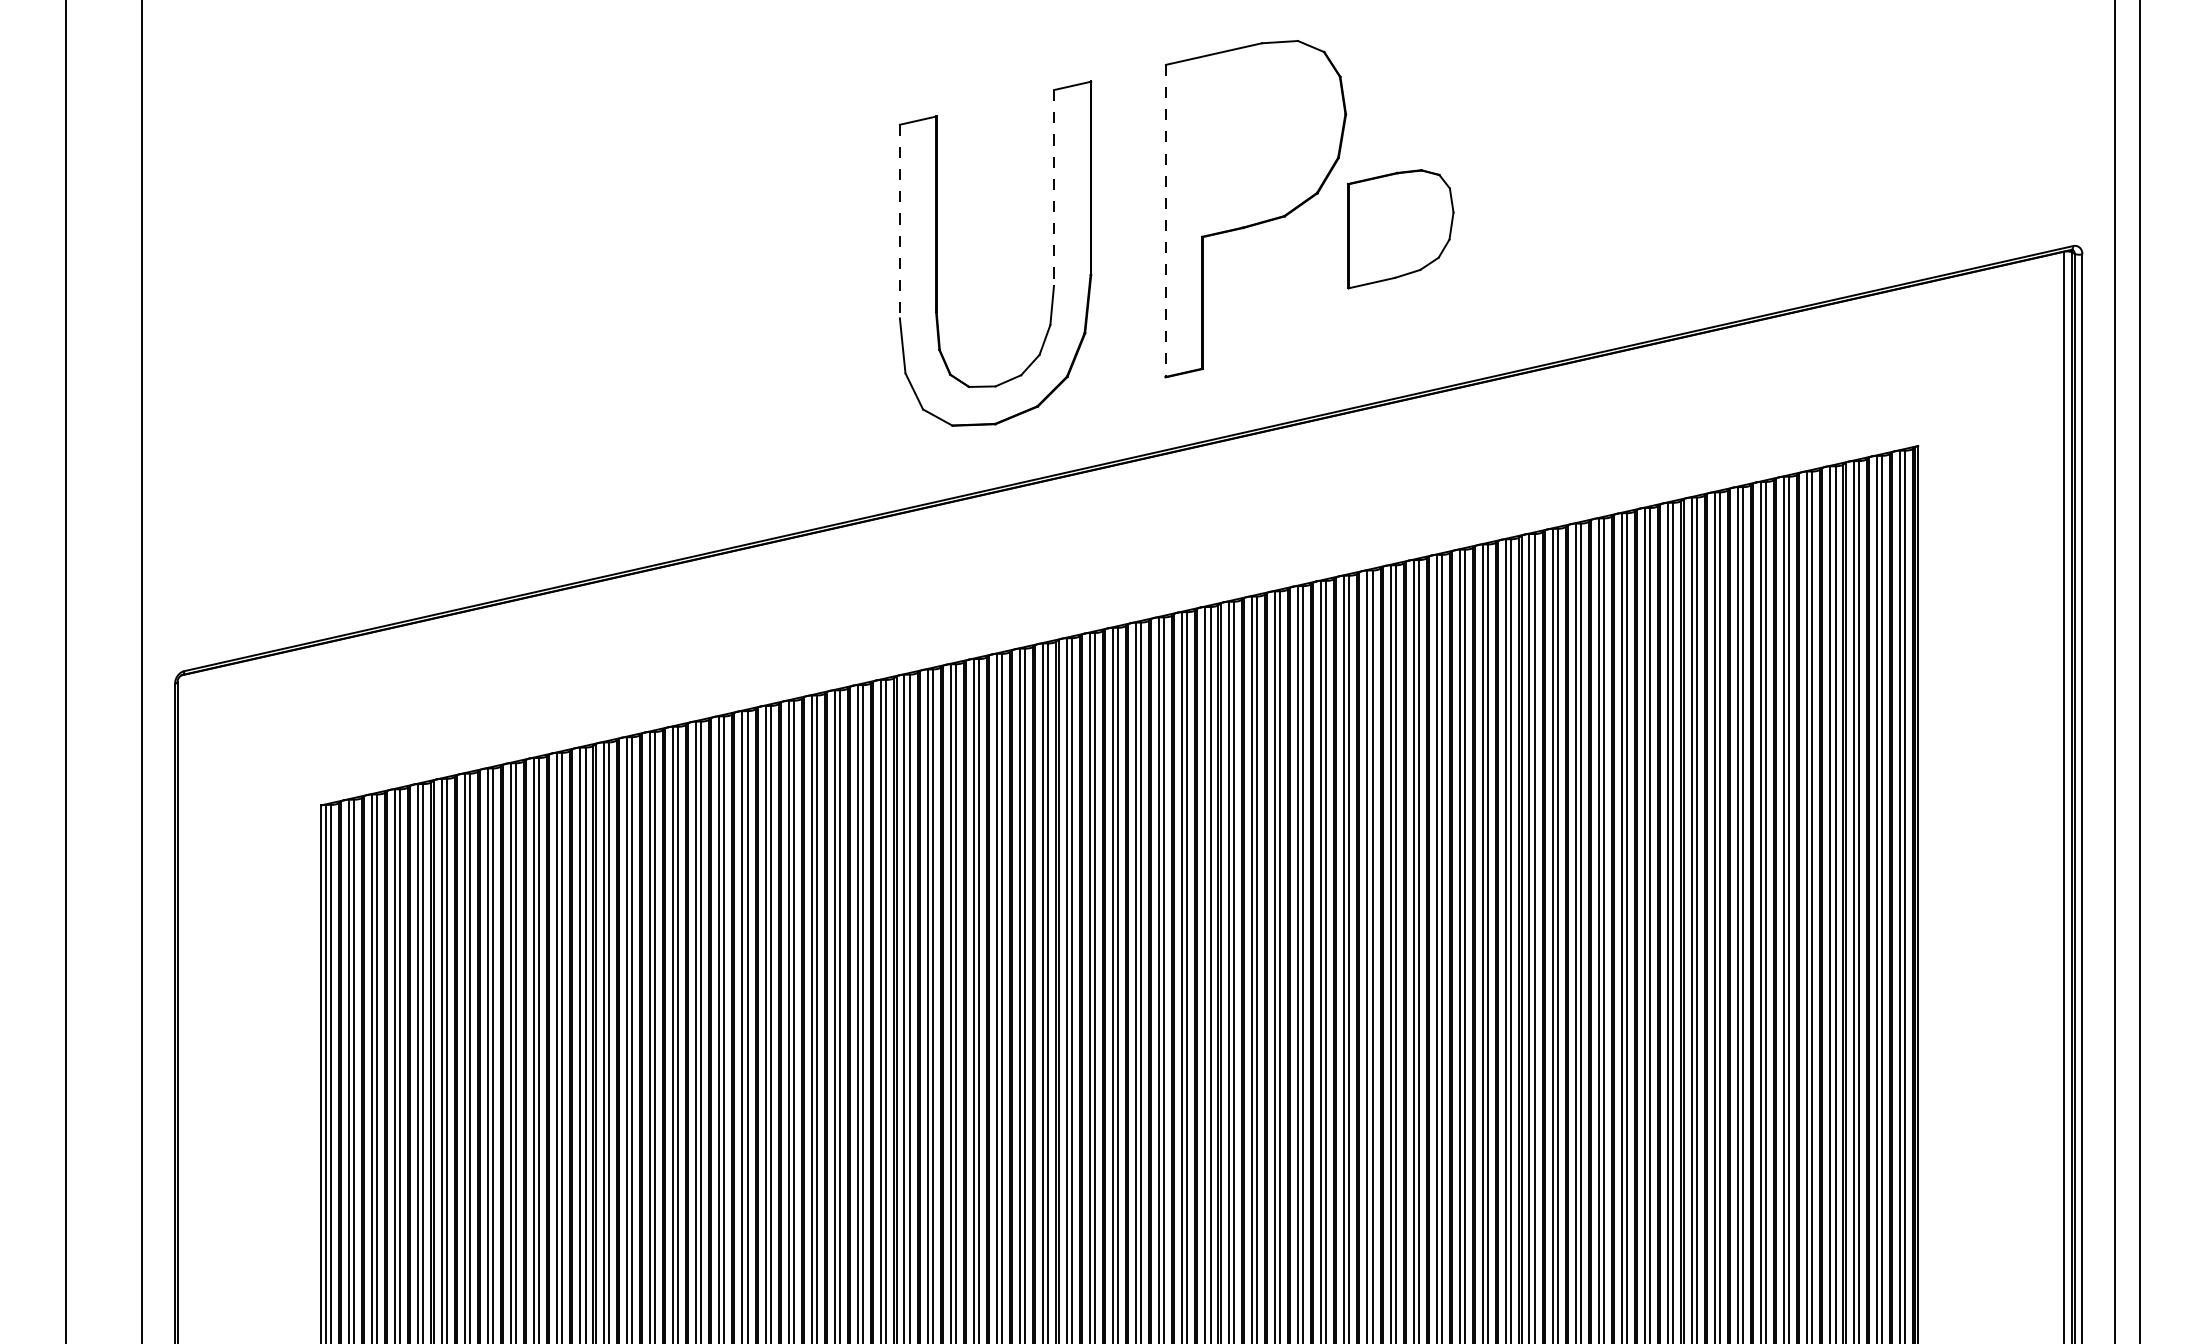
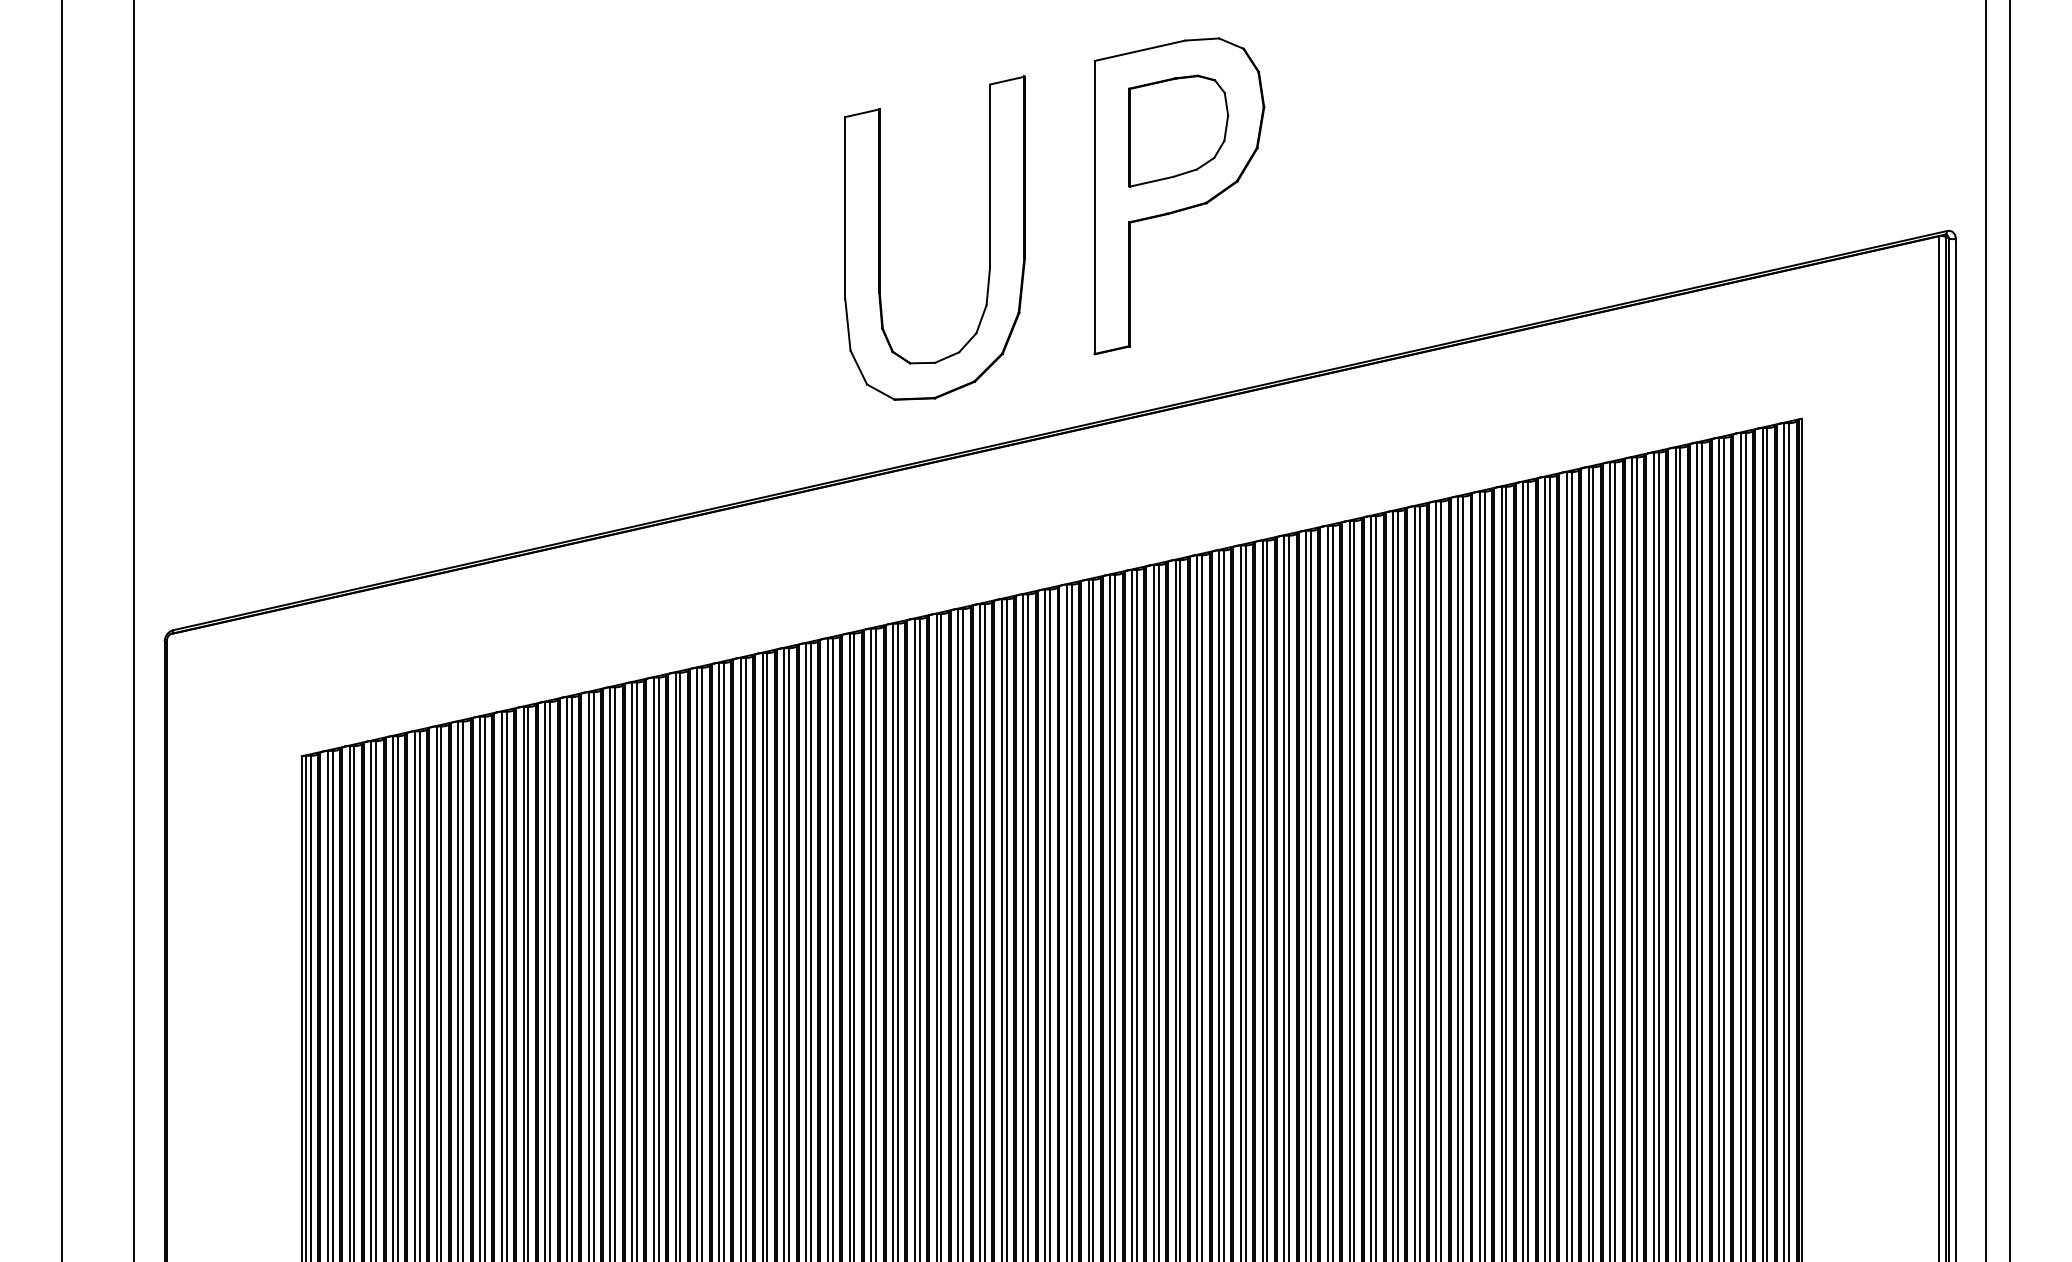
line: (1053, 188) -> (989, 176), dashed -> solid
line: (1166, 221) -> (1095, 207), dashed -> solid
line: (900, 222) -> (845, 208), dashed -> solid
part: (1400, 228) -> (1178, 130), moved

